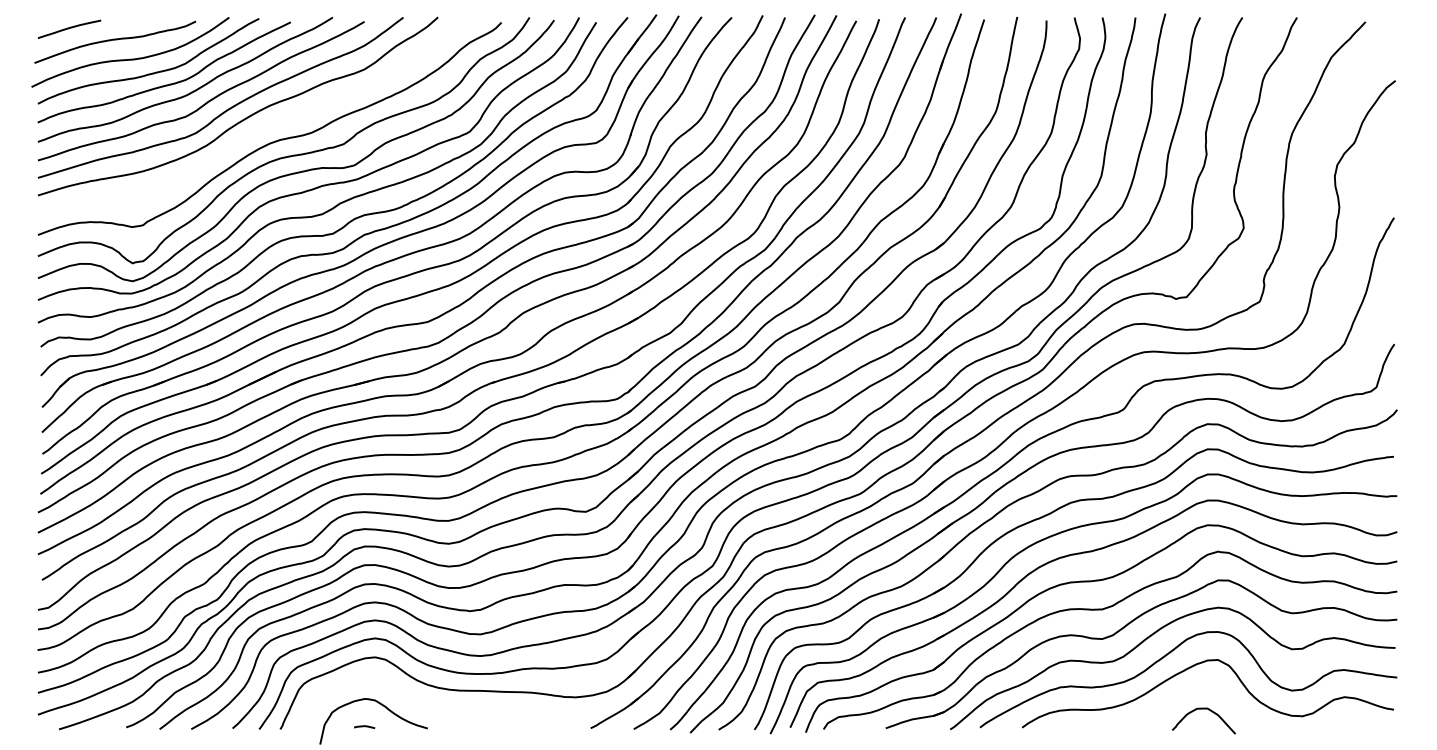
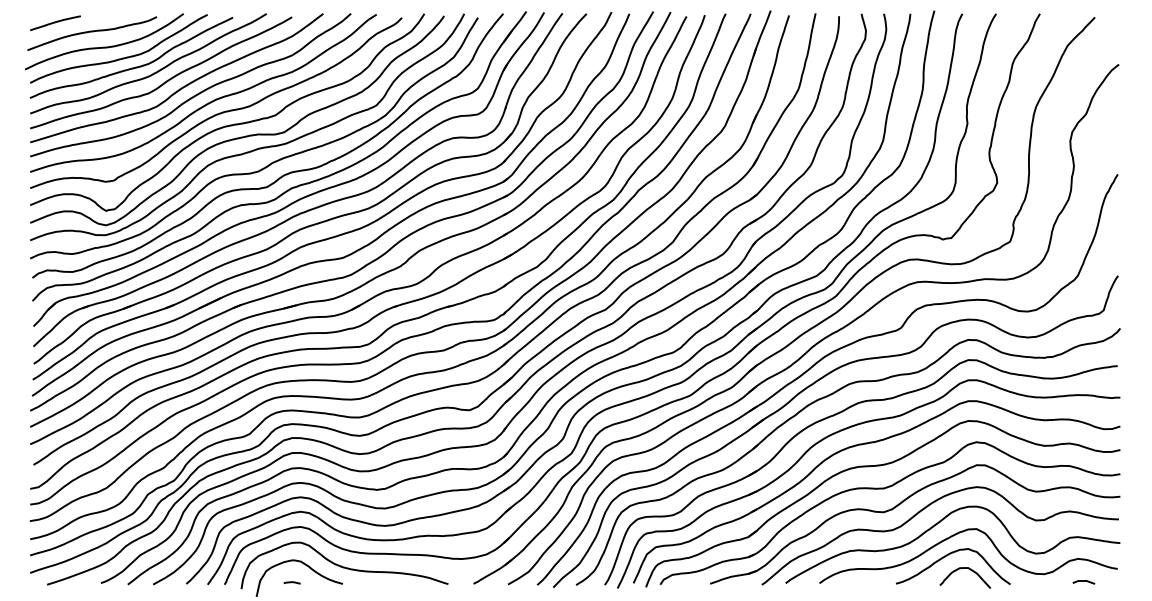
curve: (259, 128) -> (207, 102), added
curve: (1180, 694) -> (946, 556), added
curve: (428, 706) -> (343, 566), added
line: (1351, 725) -> (1083, 581), added

